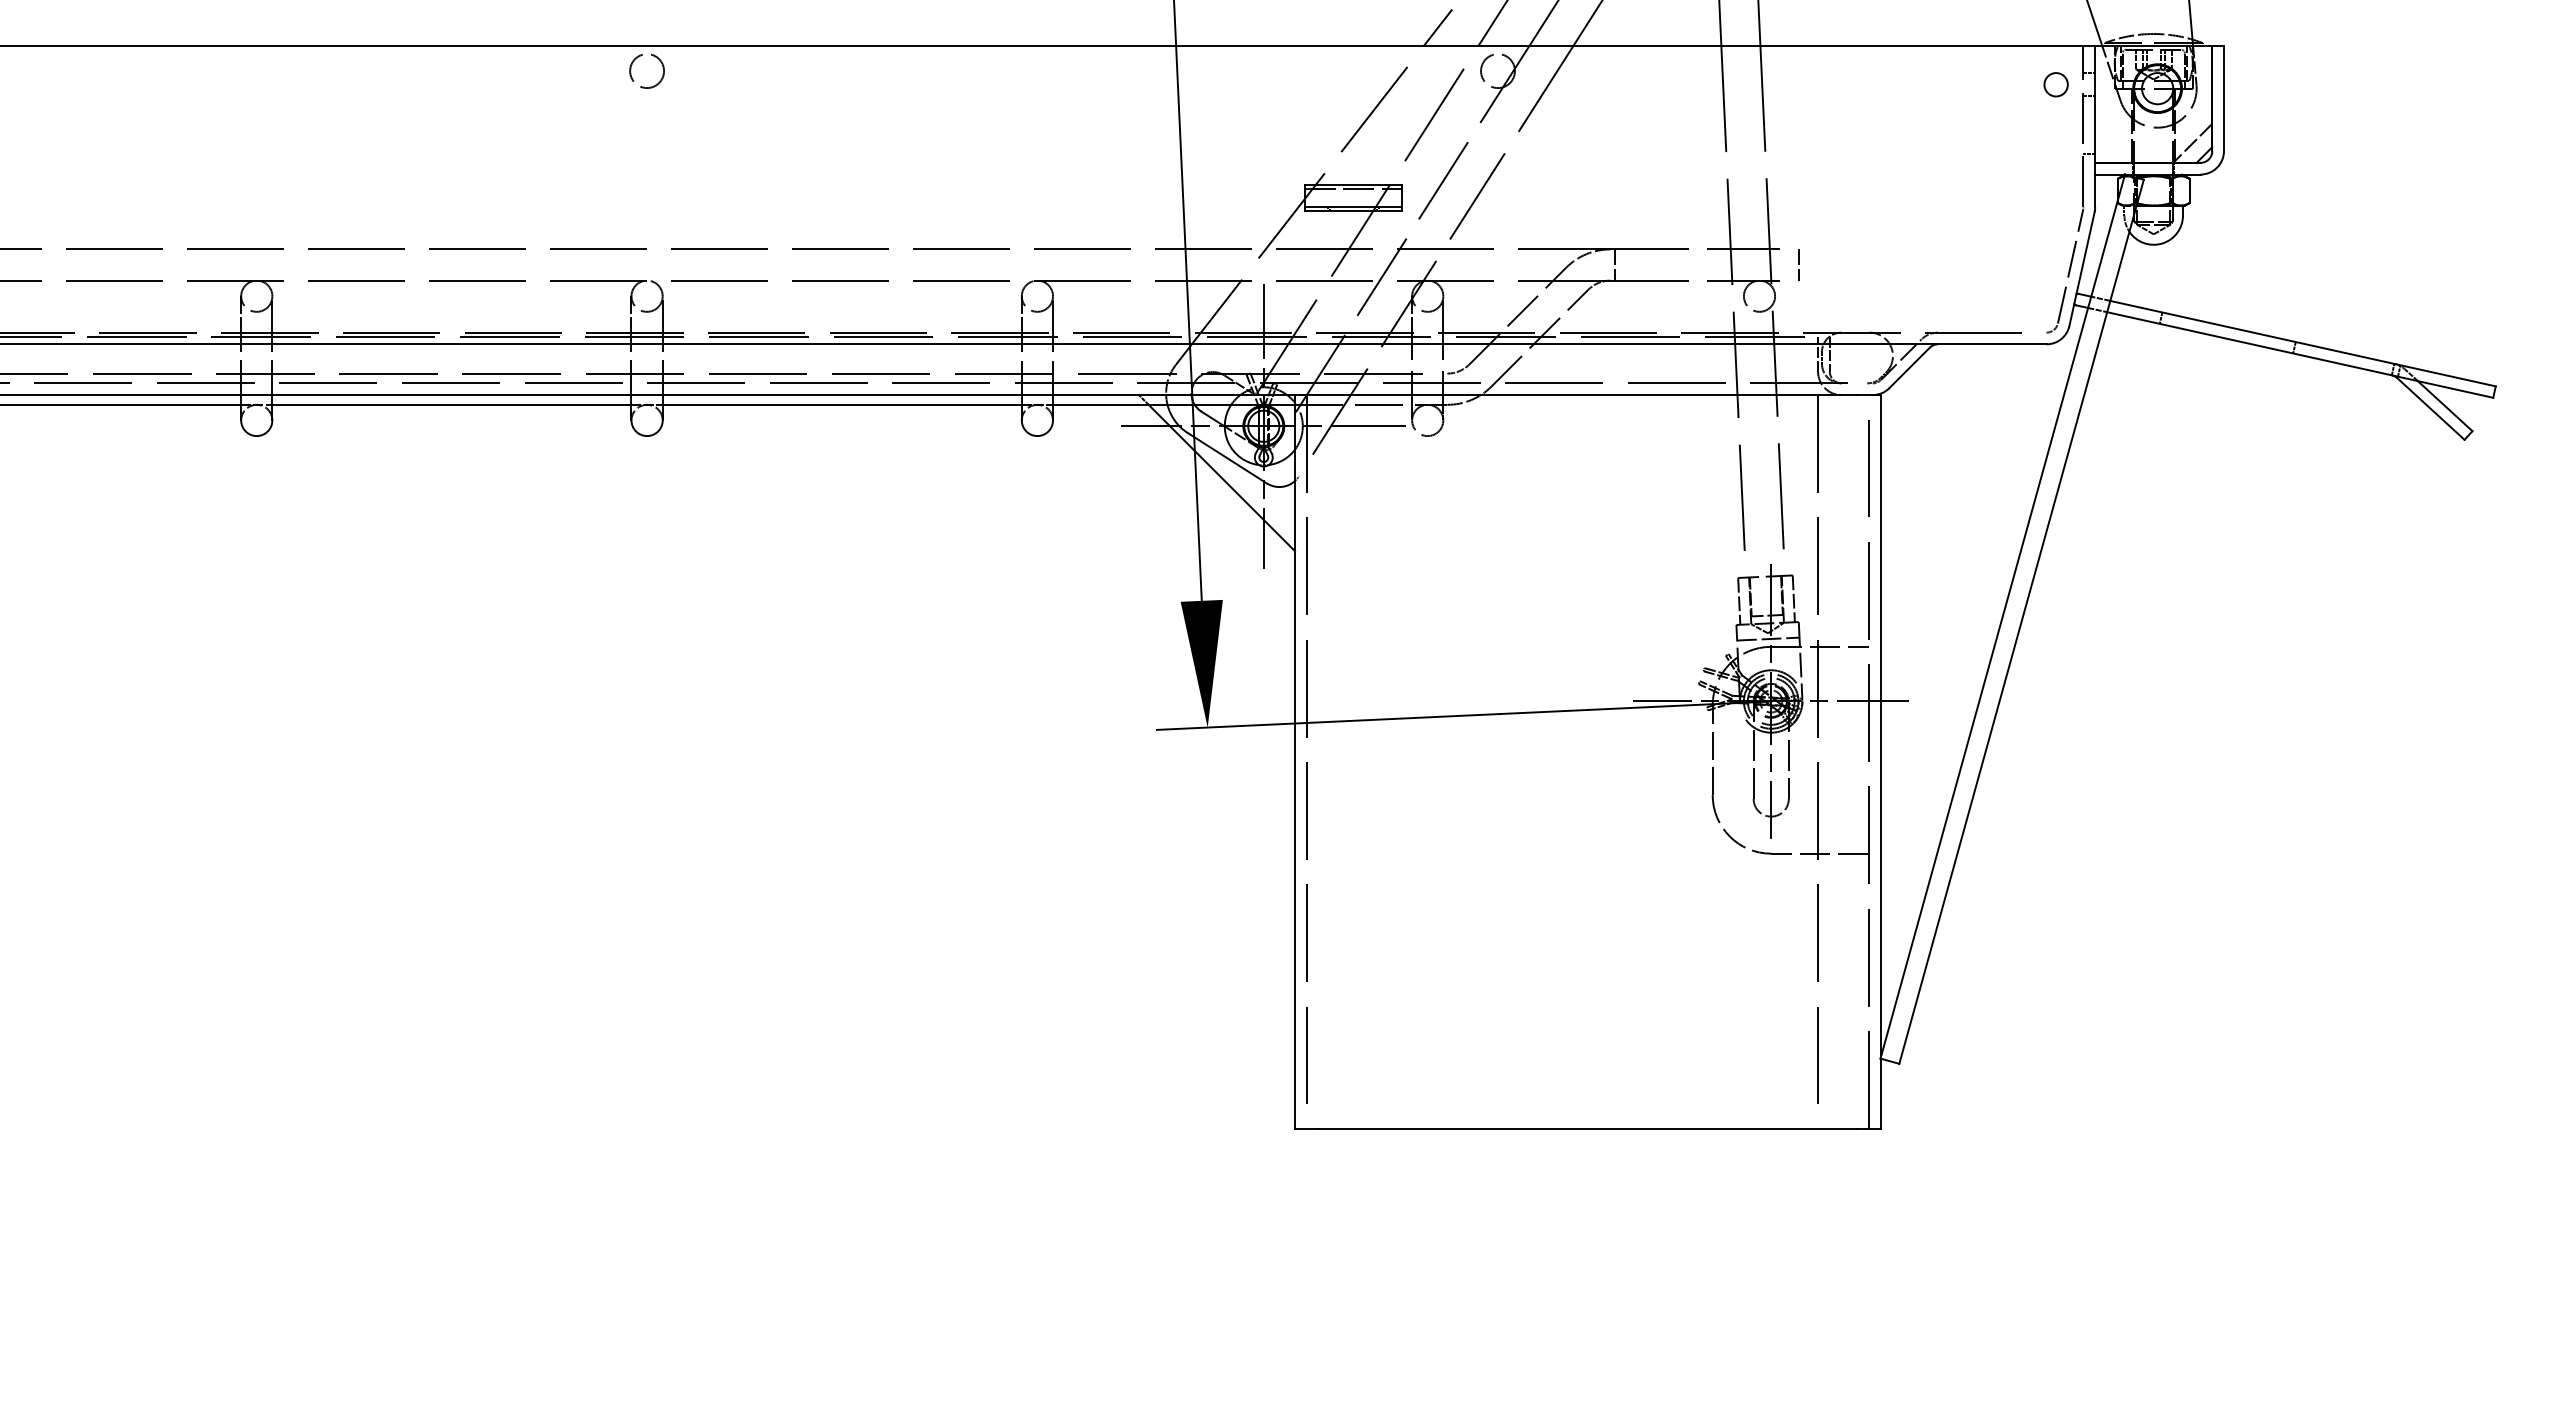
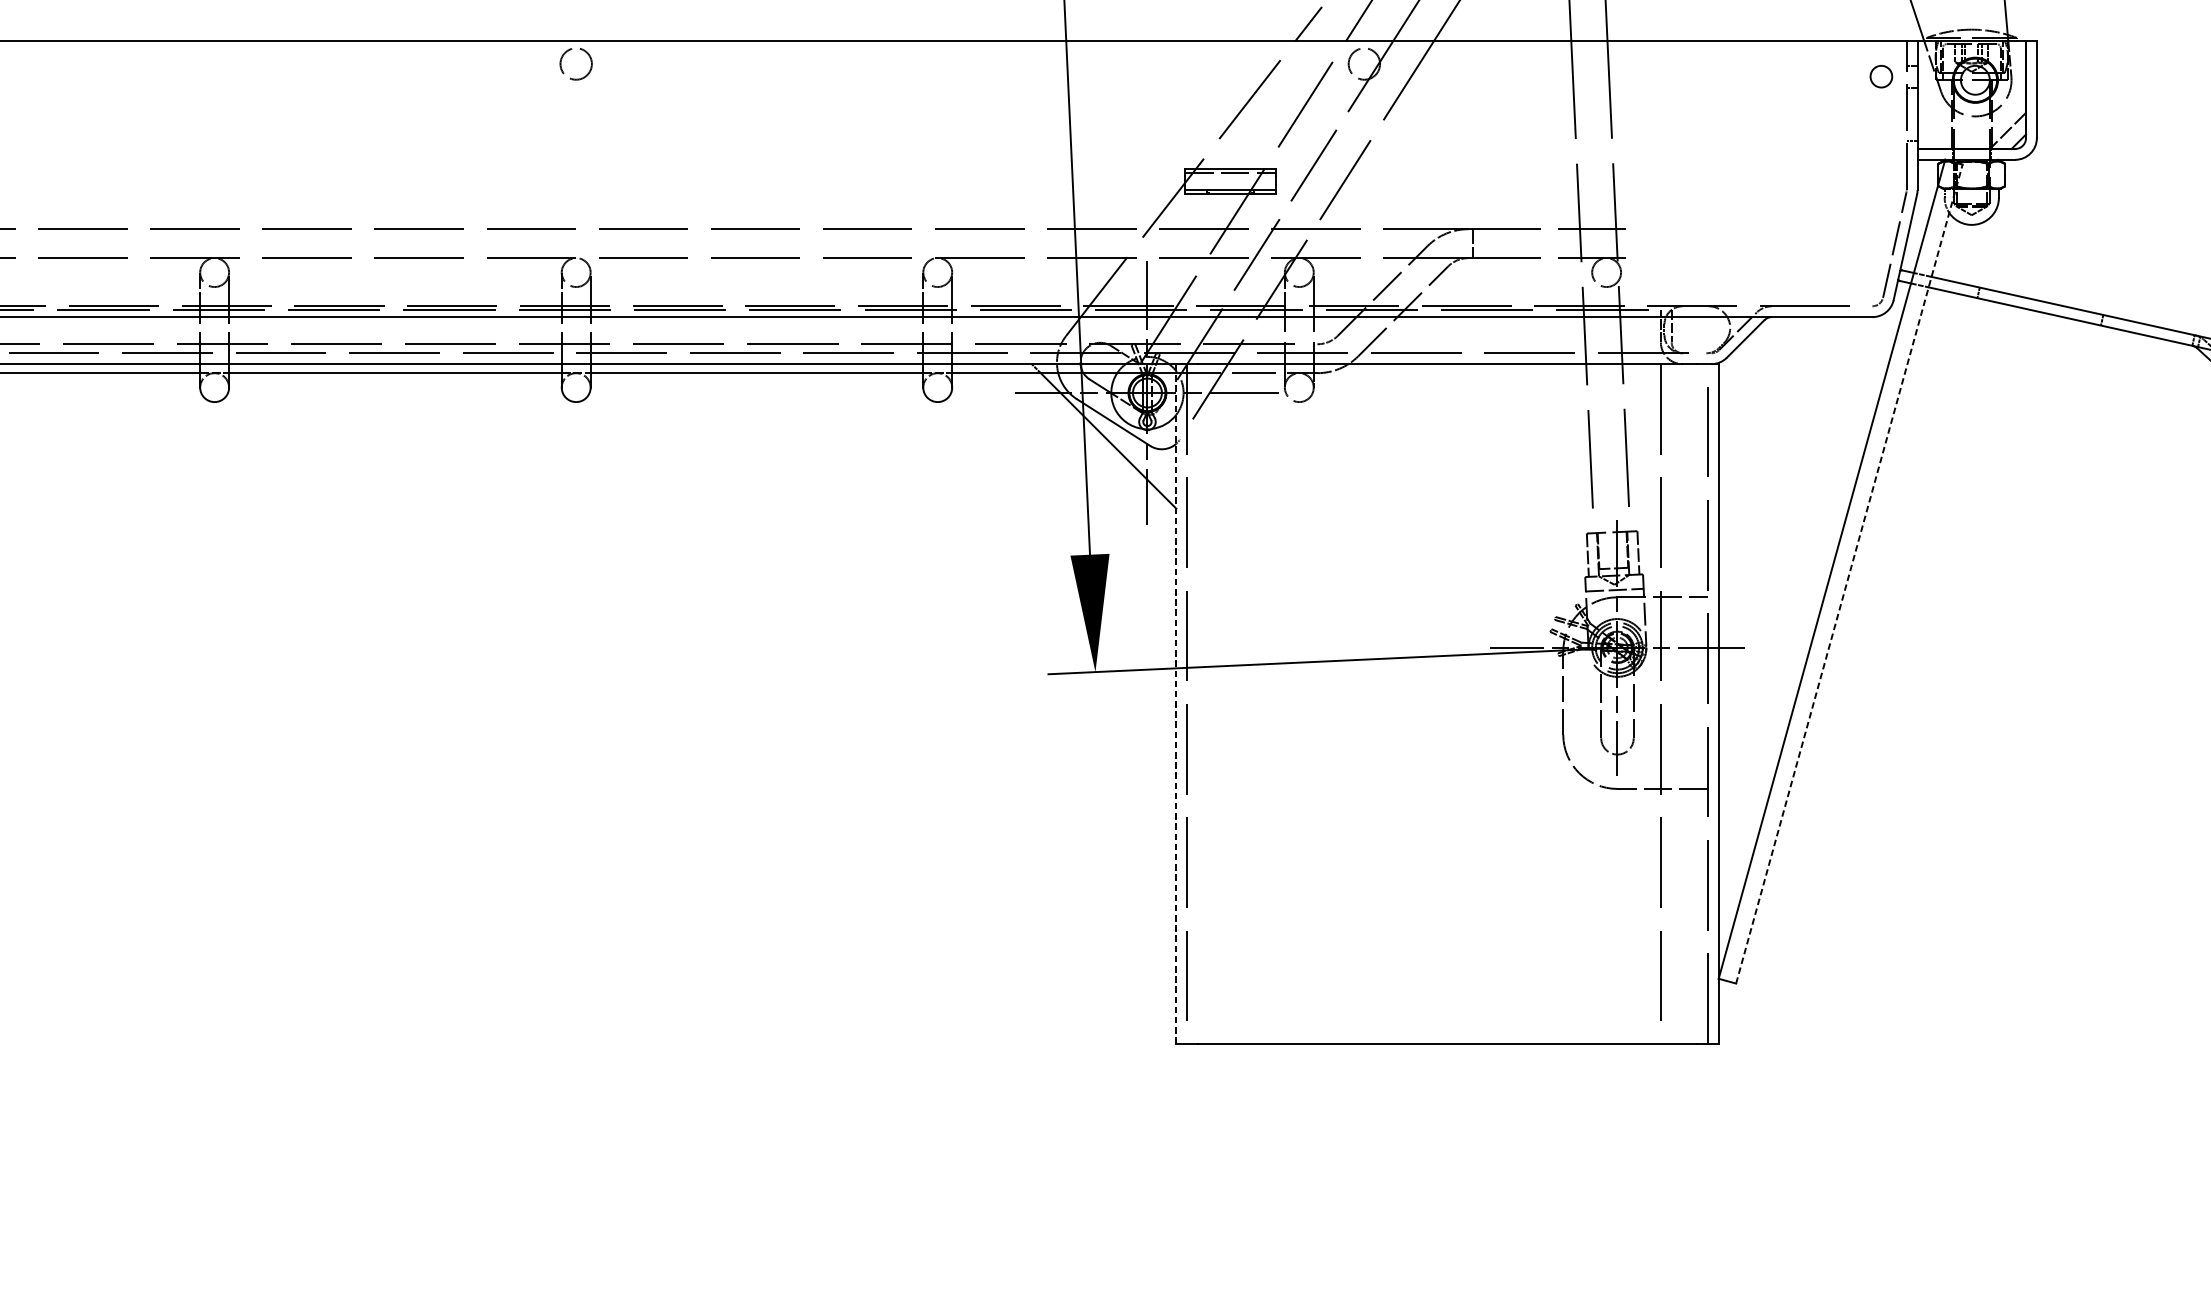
line: (1798, 264) -> (1642, 243), removed
line: (2021, 621) -> (1849, 573), solid -> dashed
line: (1295, 761) -> (1176, 703), solid -> dashed

